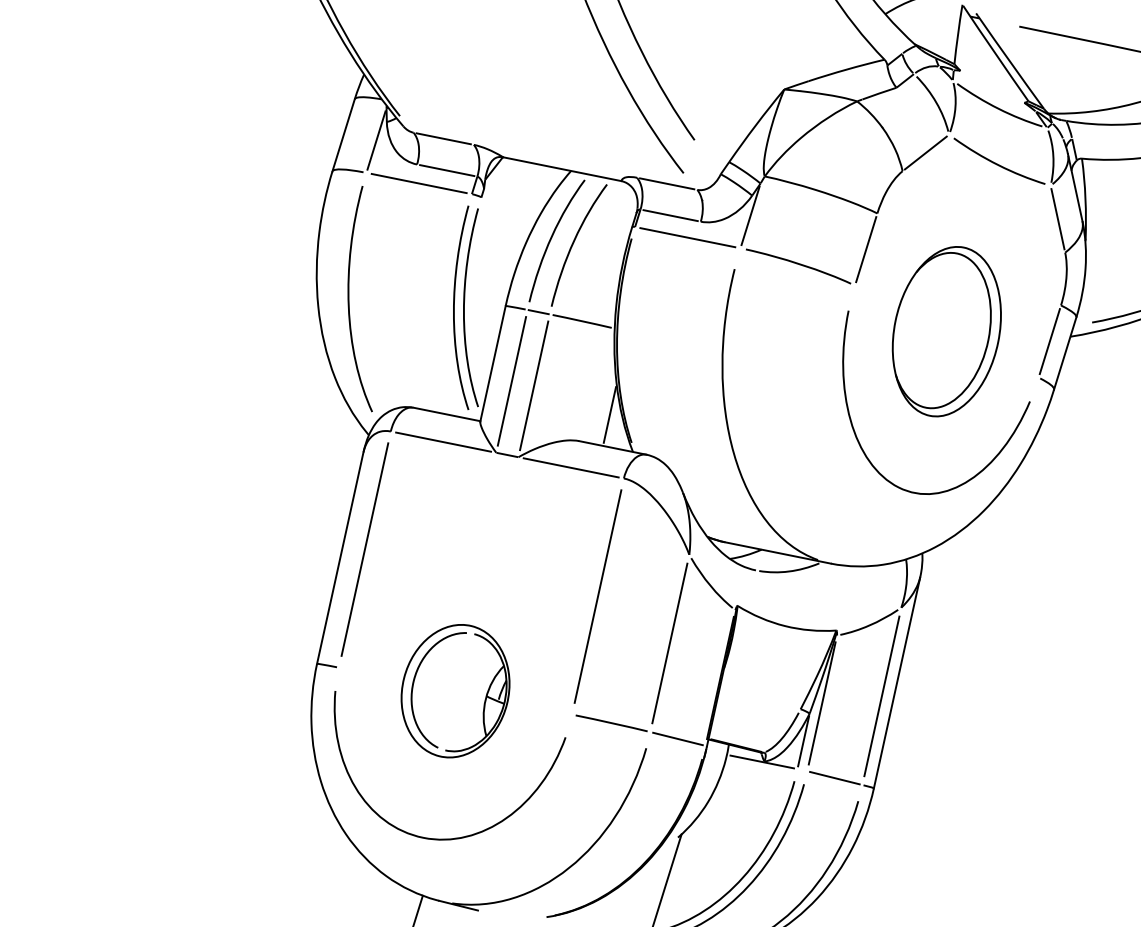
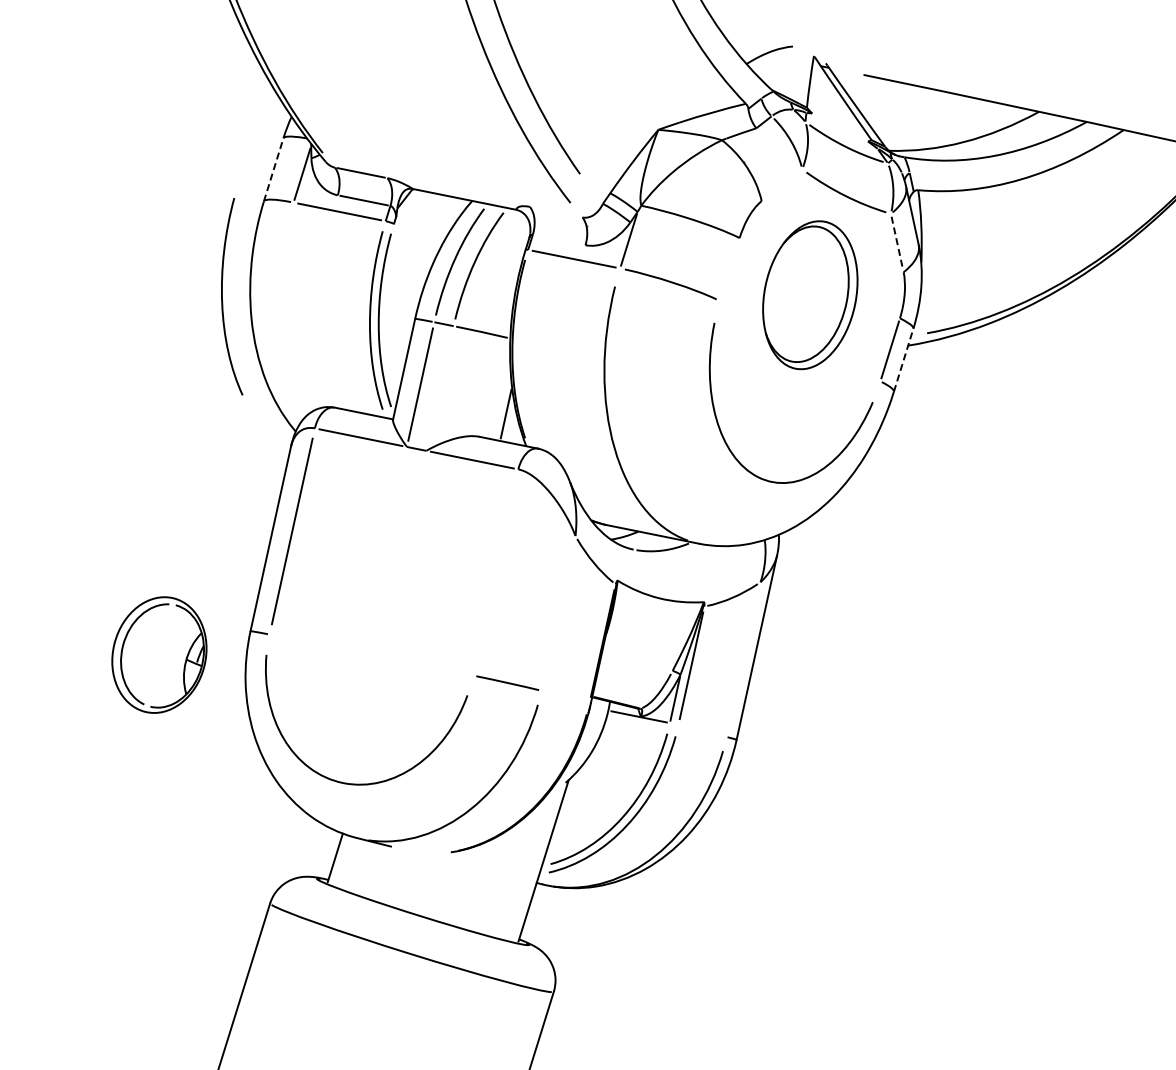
line: (343, 134) -> (273, 169), solid -> dashed
line: (925, 152) -> (781, 184), removed
line: (666, 183) -> (555, 211), removed
line: (669, 215) -> (558, 239), removed
line: (1058, 219) -> (897, 243), solid -> dashed
line: (865, 249) -> (729, 269), removed
curve: (349, 298) -> (222, 296), moved
part: (947, 331) -> (810, 295), moved
line: (1065, 352) -> (903, 359), solid -> dashed
line: (533, 385) -> (439, 388), removed
line: (597, 596) -> (495, 572), removed
line: (669, 643) -> (558, 613), removed
part: (455, 690) -> (159, 654), moved
line: (881, 696) -> (743, 659), removed
line: (677, 738) -> (565, 696), removed
line: (834, 777) -> (702, 730), removed

